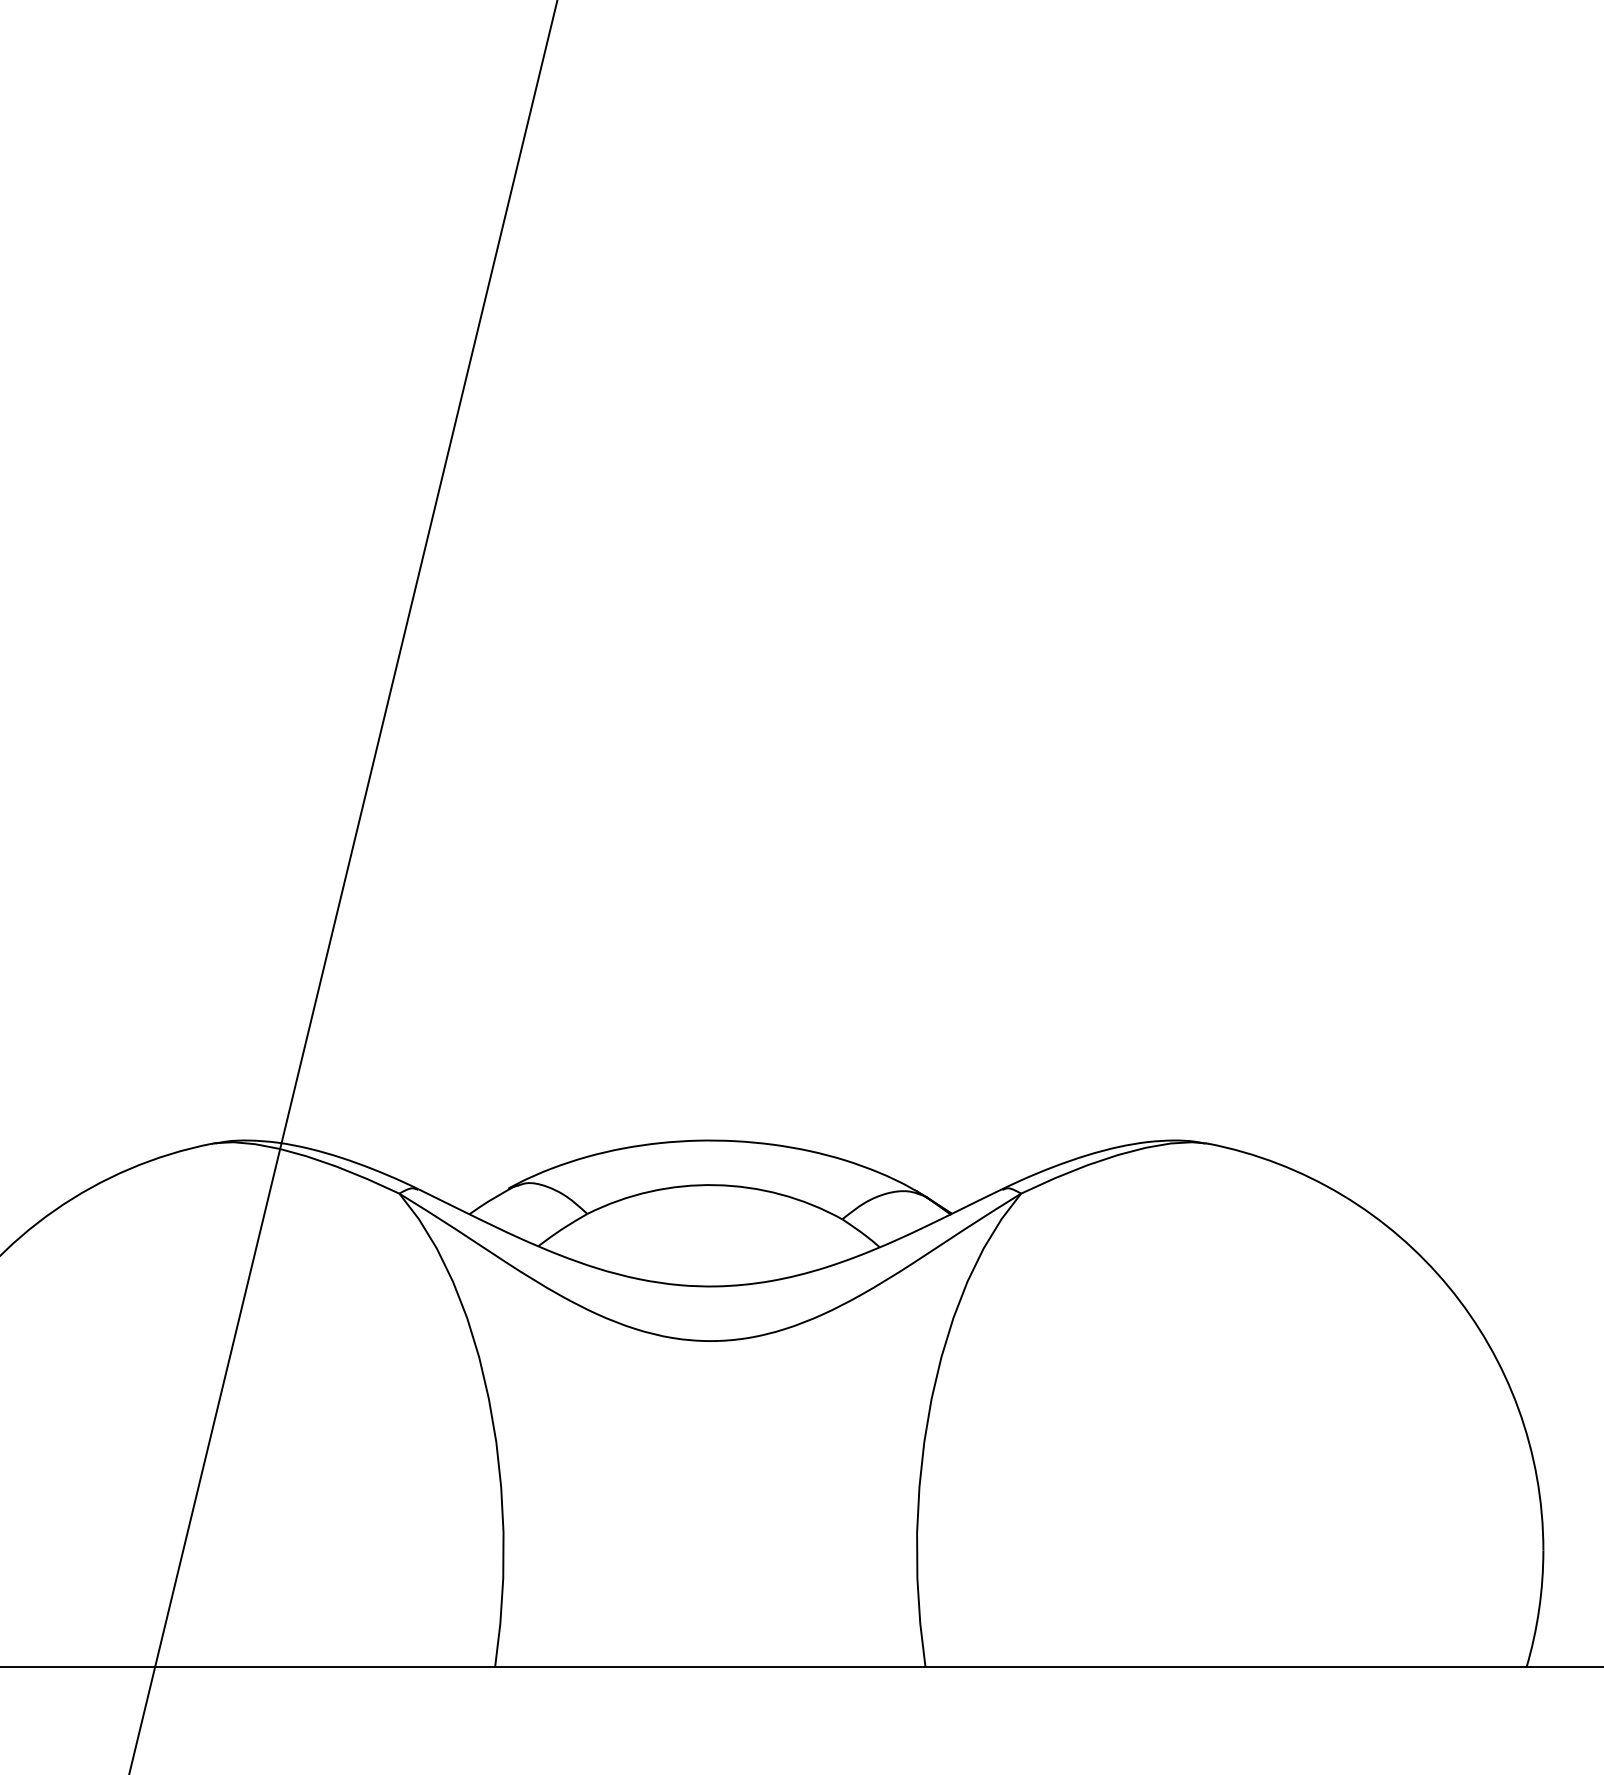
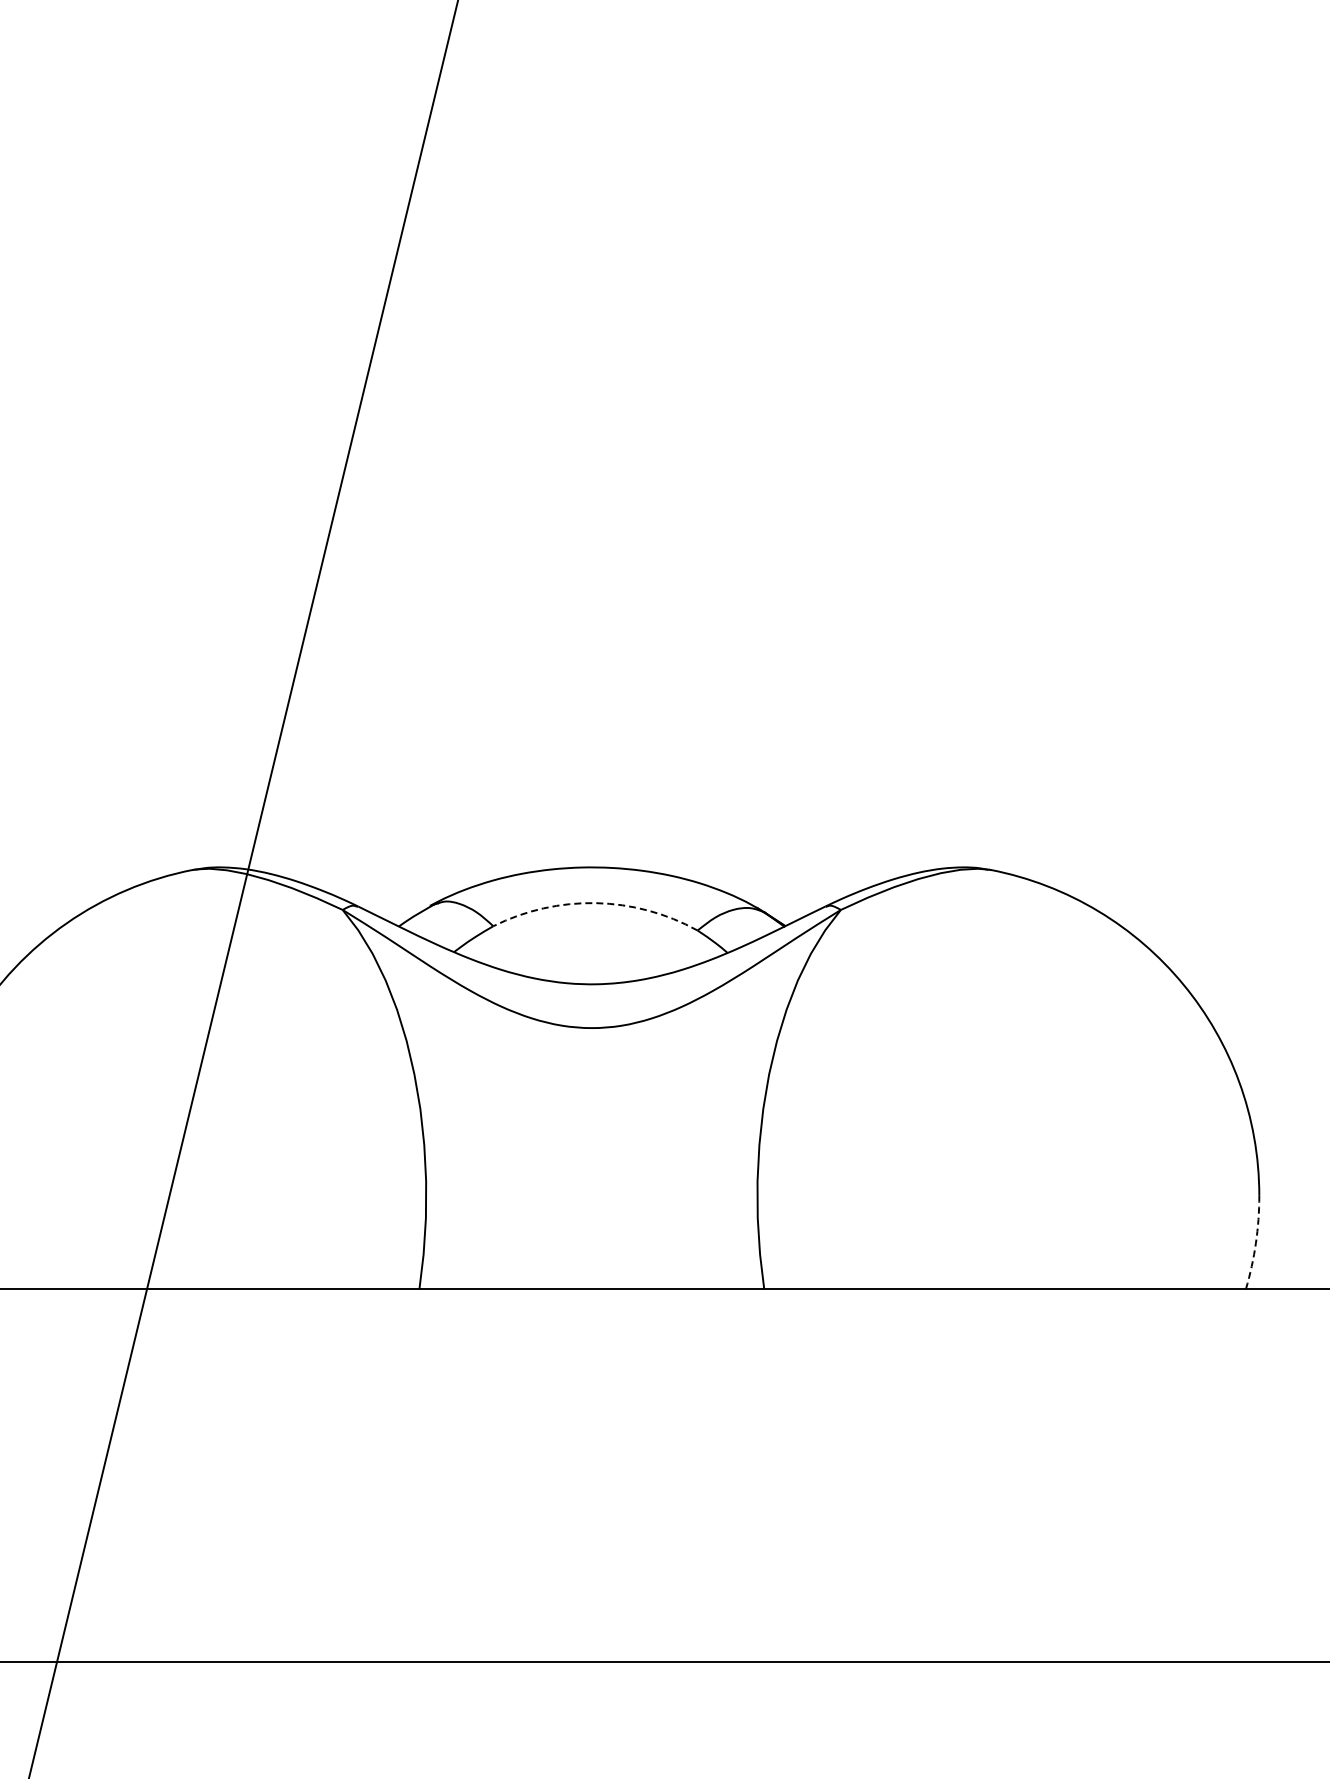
arc: (716, 1185) -> (596, 903), solid -> dashed
arc: (1538, 1609) -> (1255, 1243), solid -> dashed

